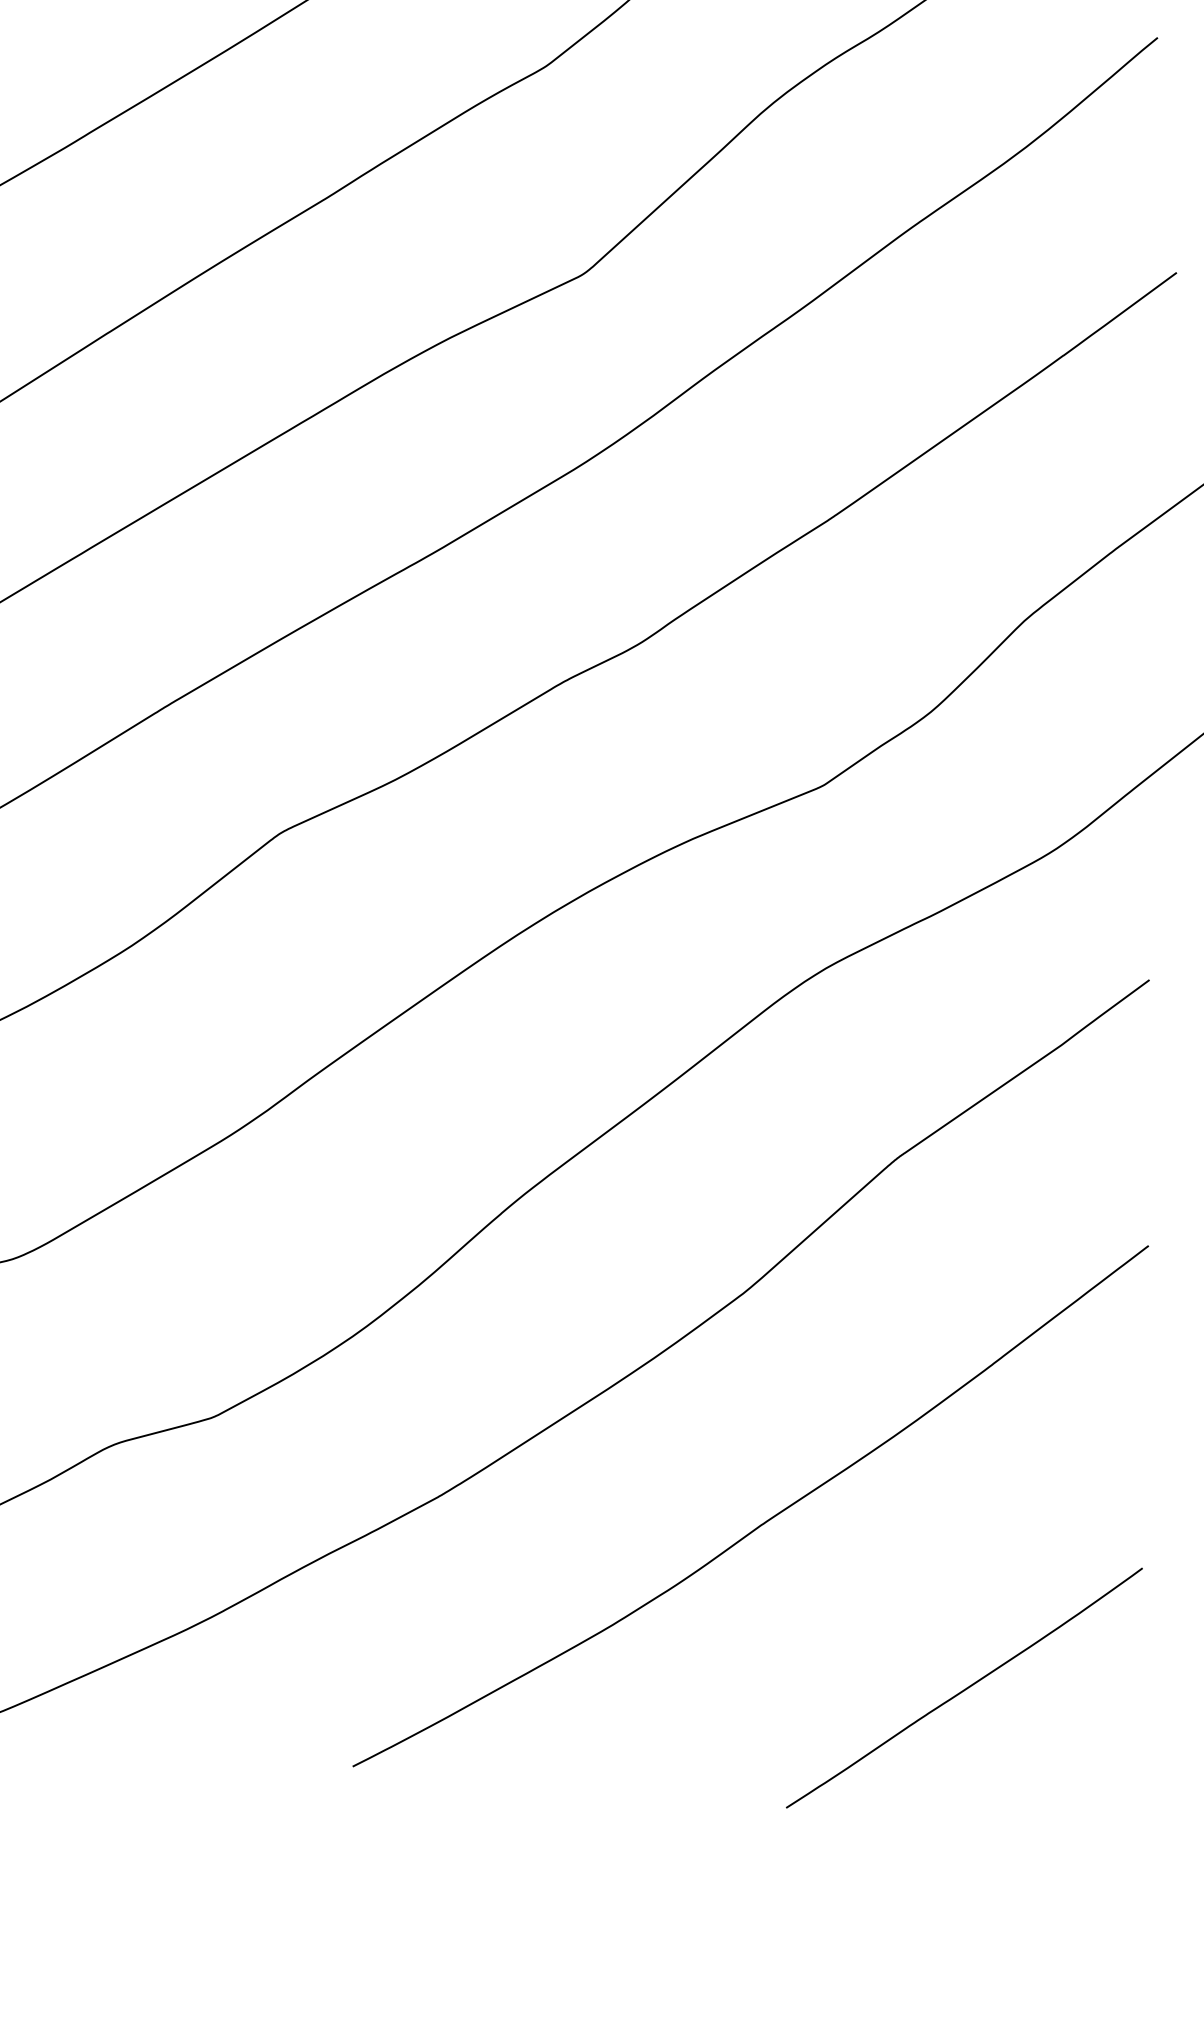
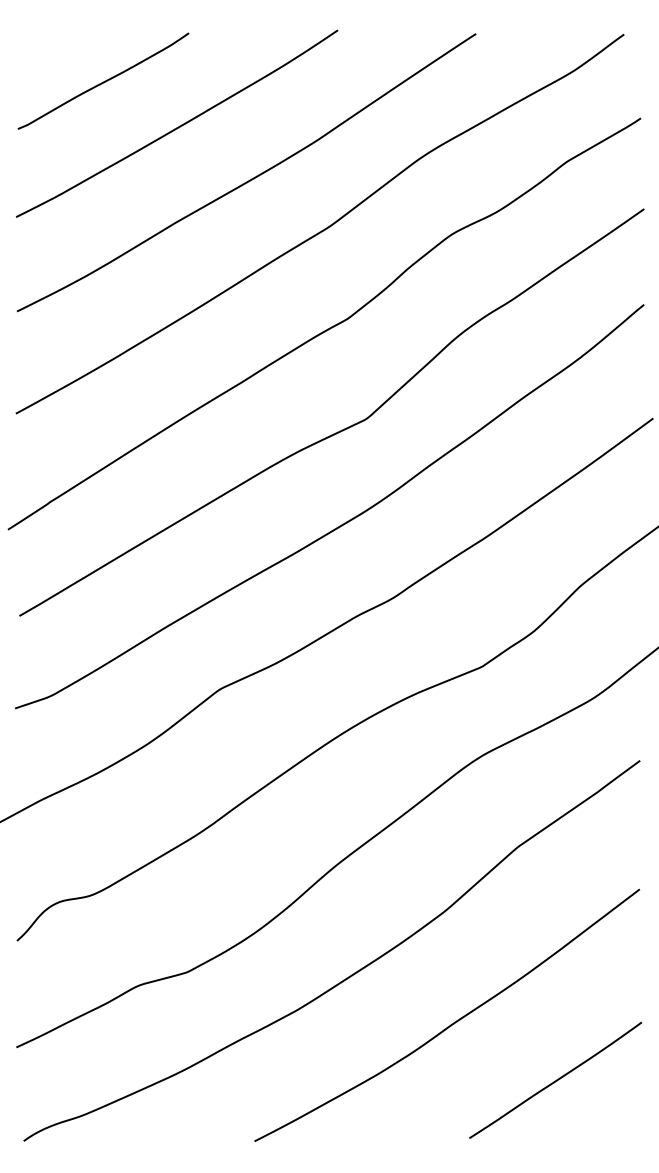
curve: (966, 1686) -> (556, 1079), moved

